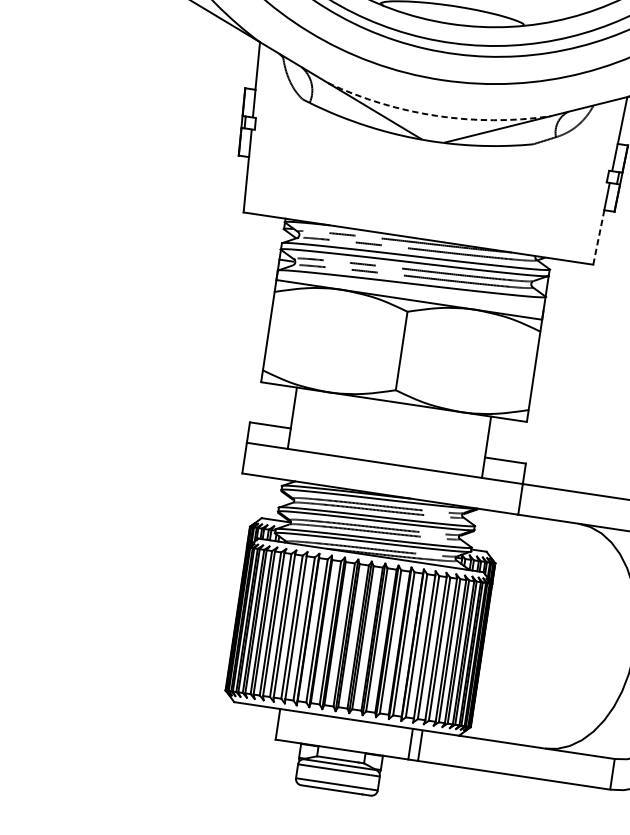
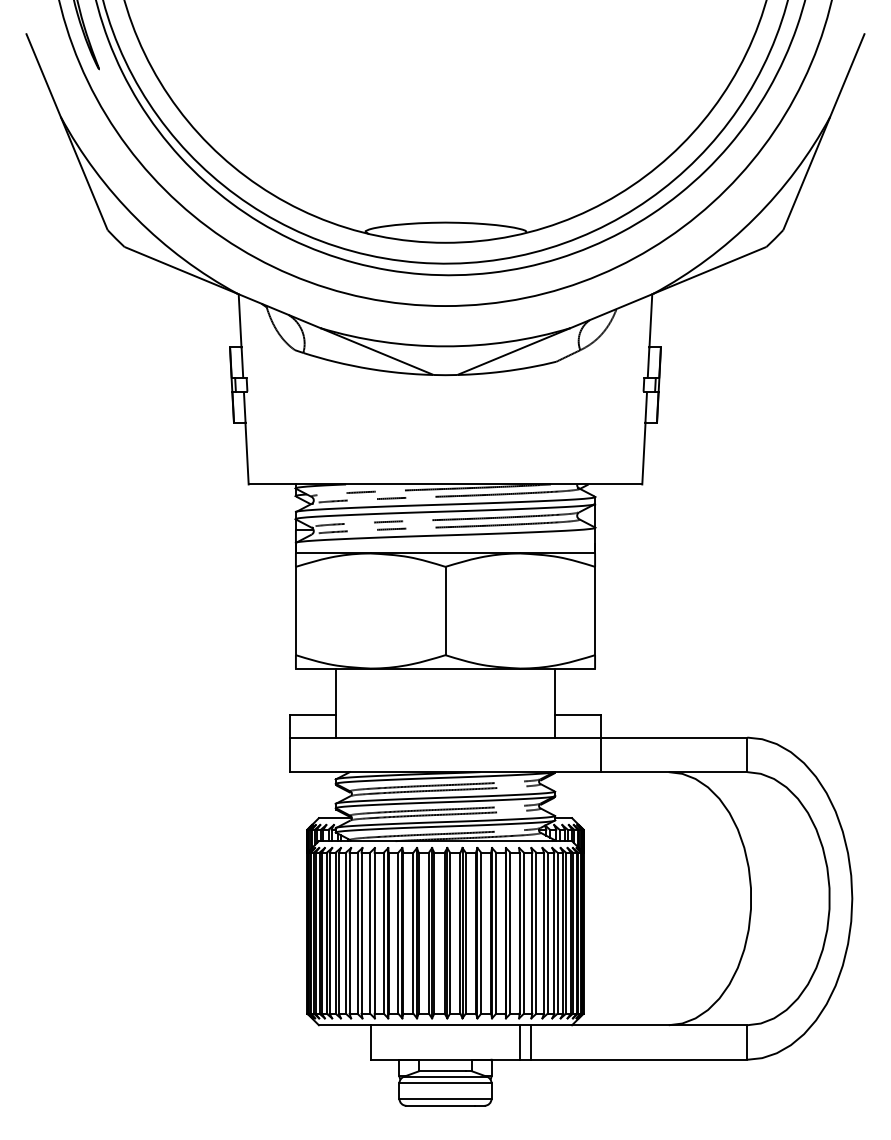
arc: (436, 116) -> (445, 346), dashed -> solid
line: (598, 237) -> (643, 453), dashed -> solid

